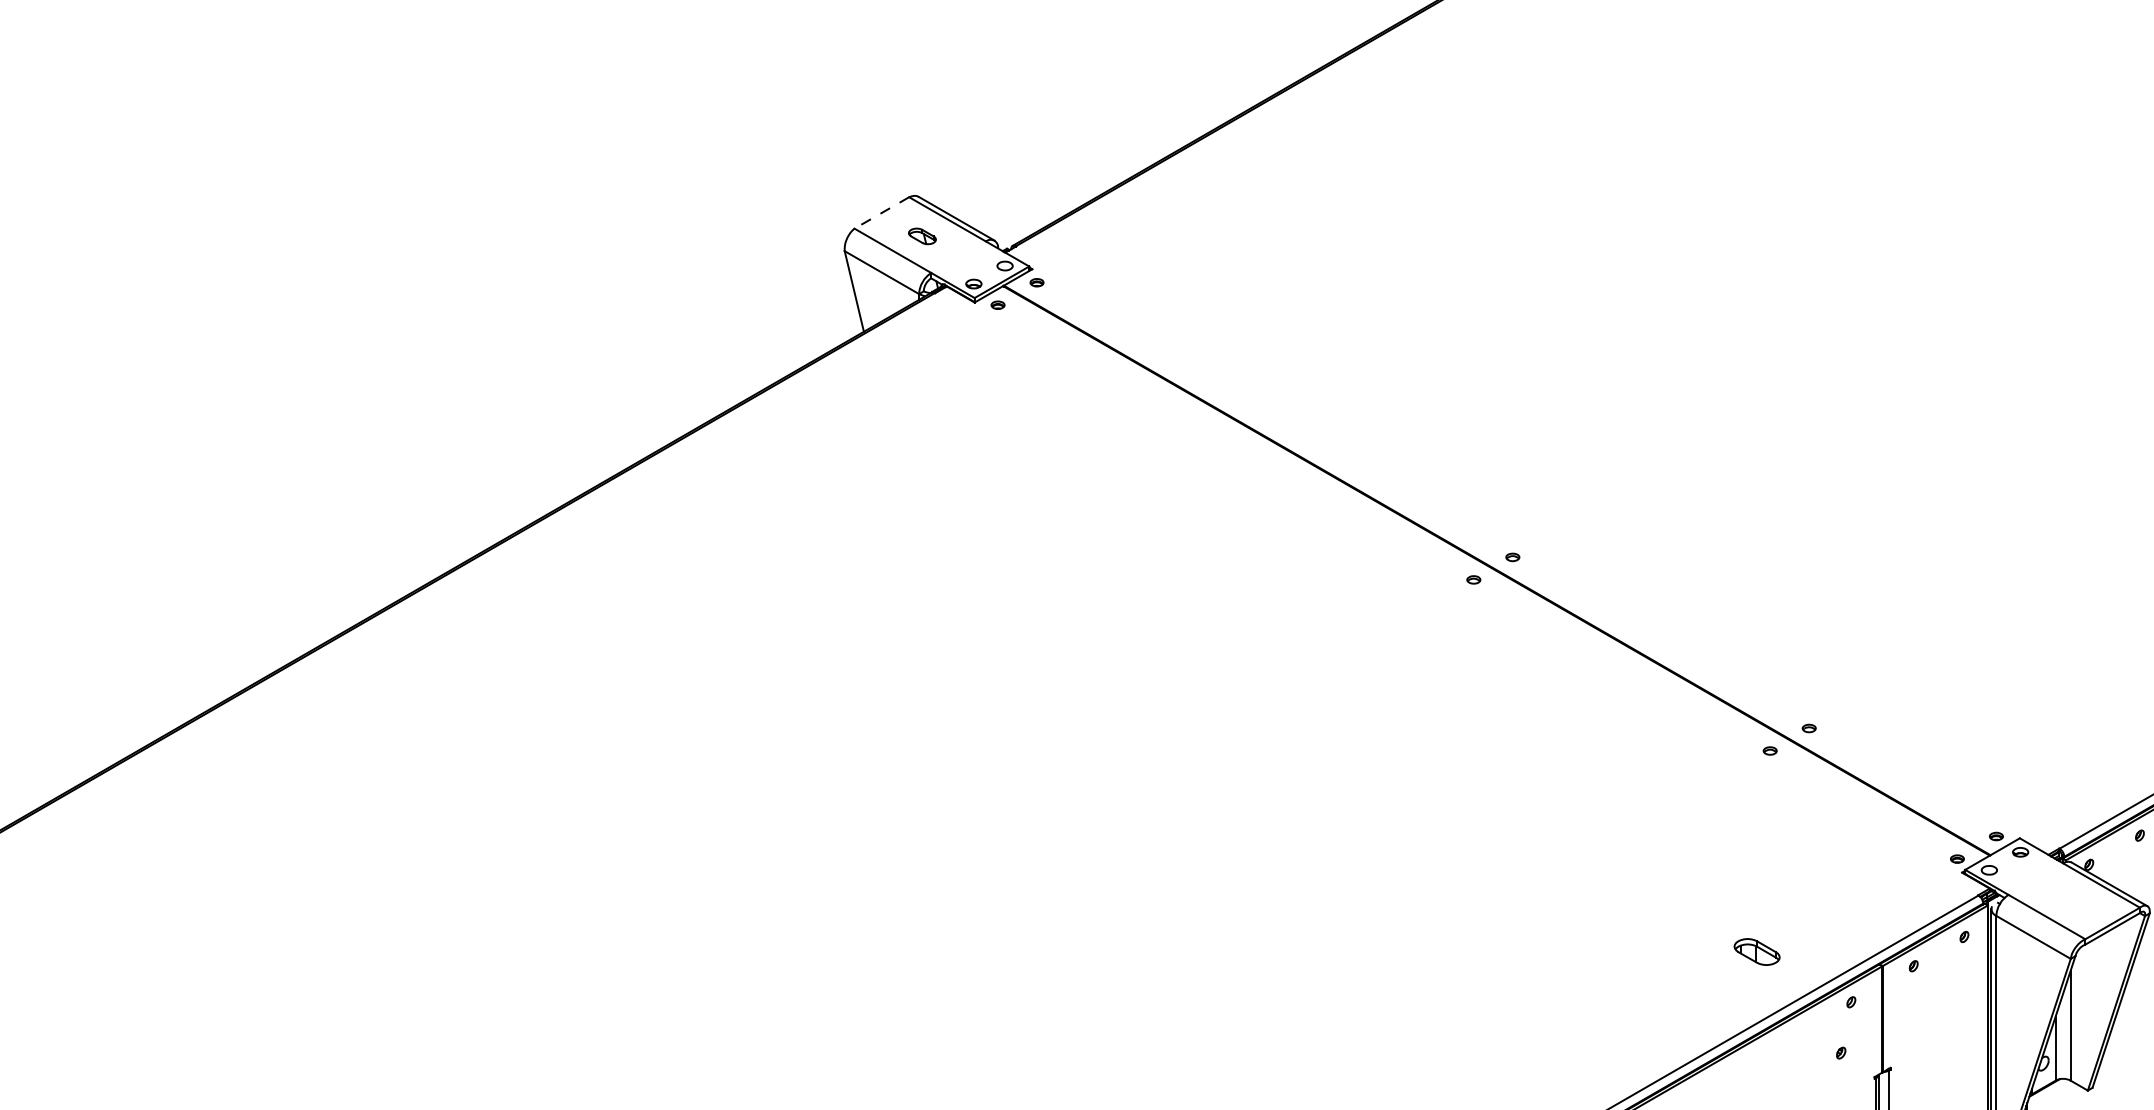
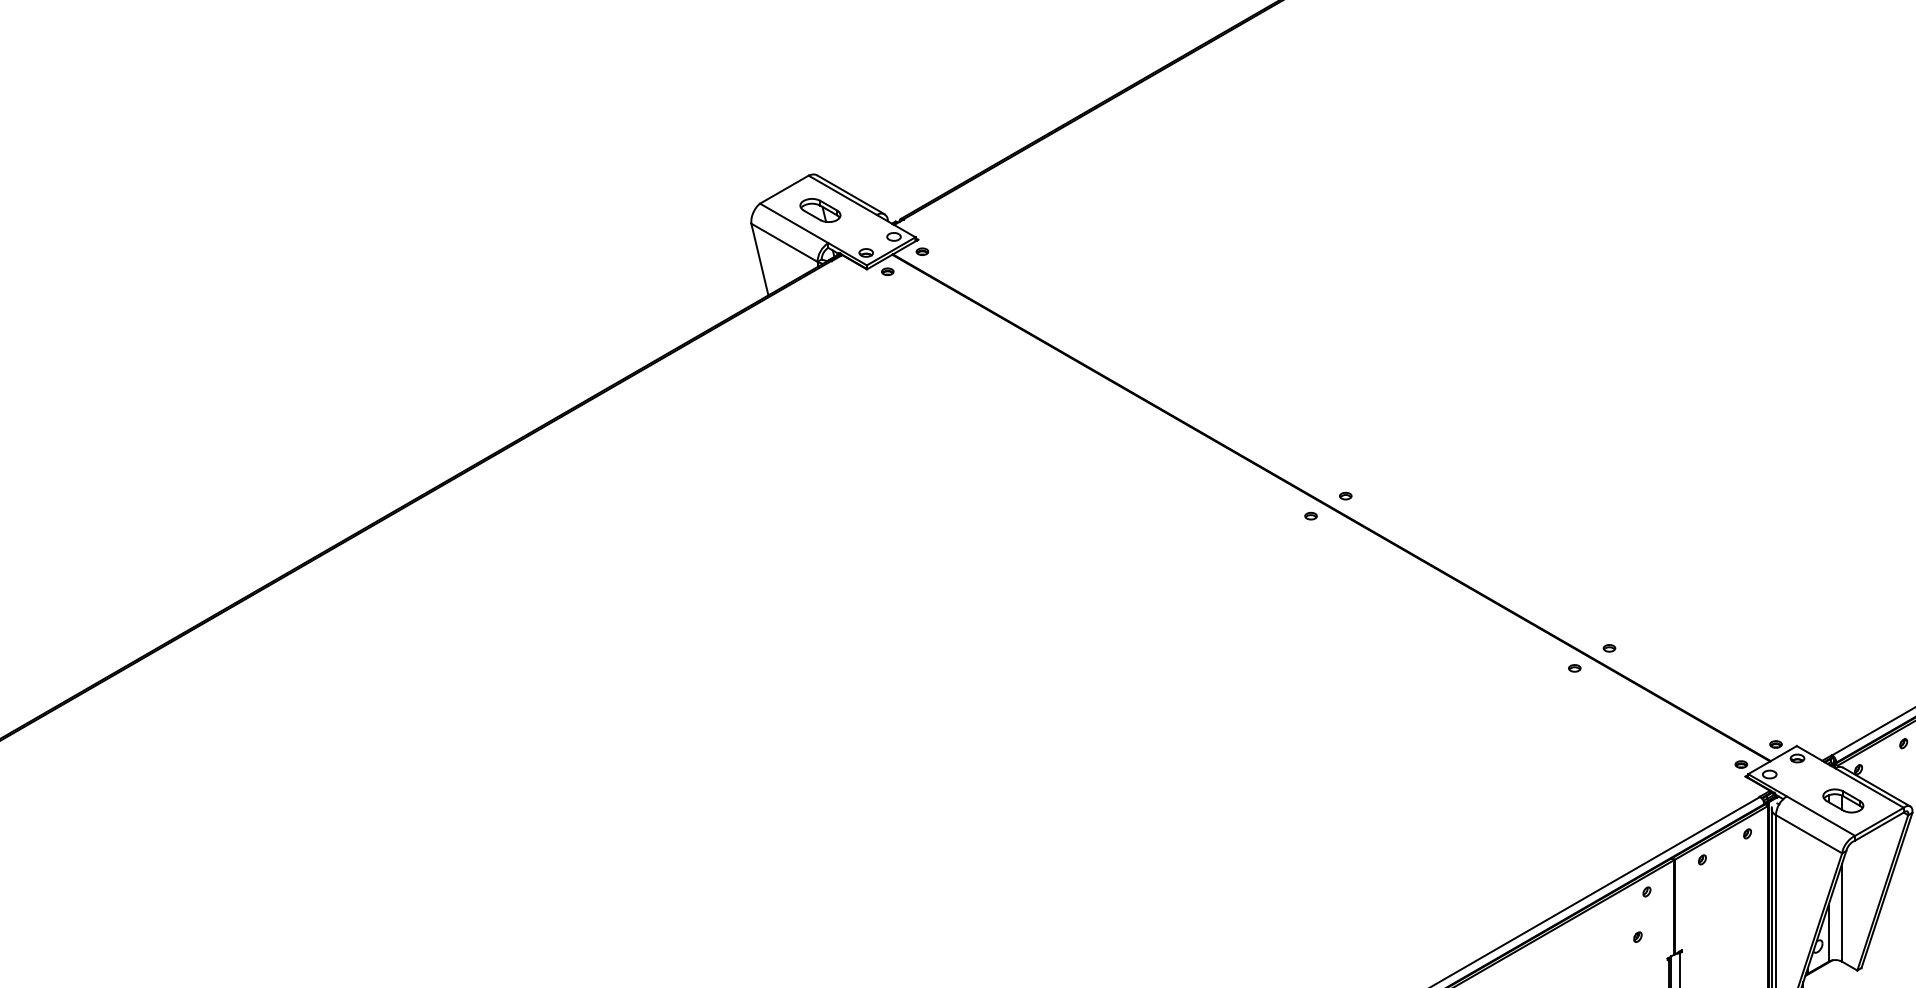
line: (881, 212) -> (784, 189), dashed -> solid
part: (922, 236) -> (820, 210), size x1.67
part: (1756, 951) -> (1842, 800), moved

